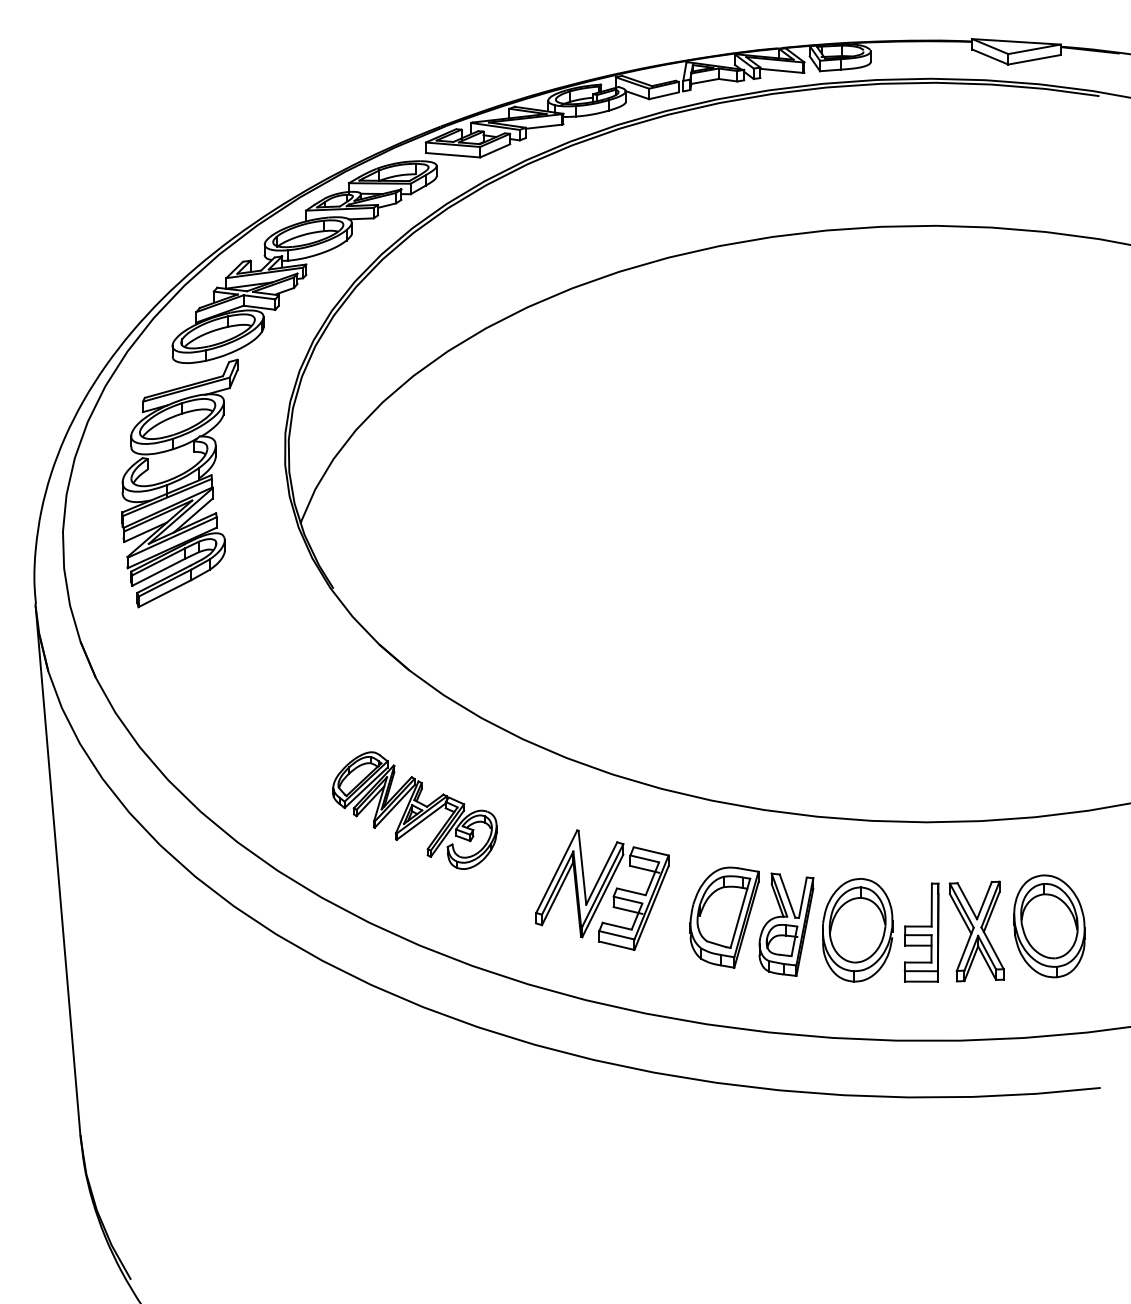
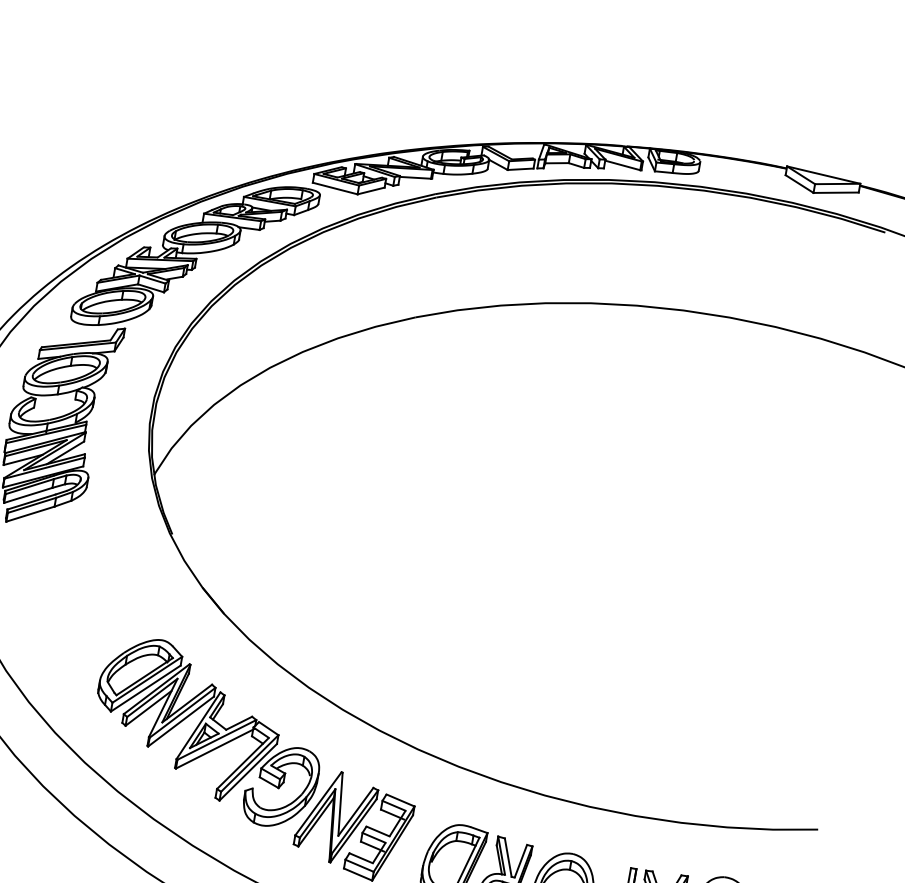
part: (414, 810) -> (208, 731), size x1.67

